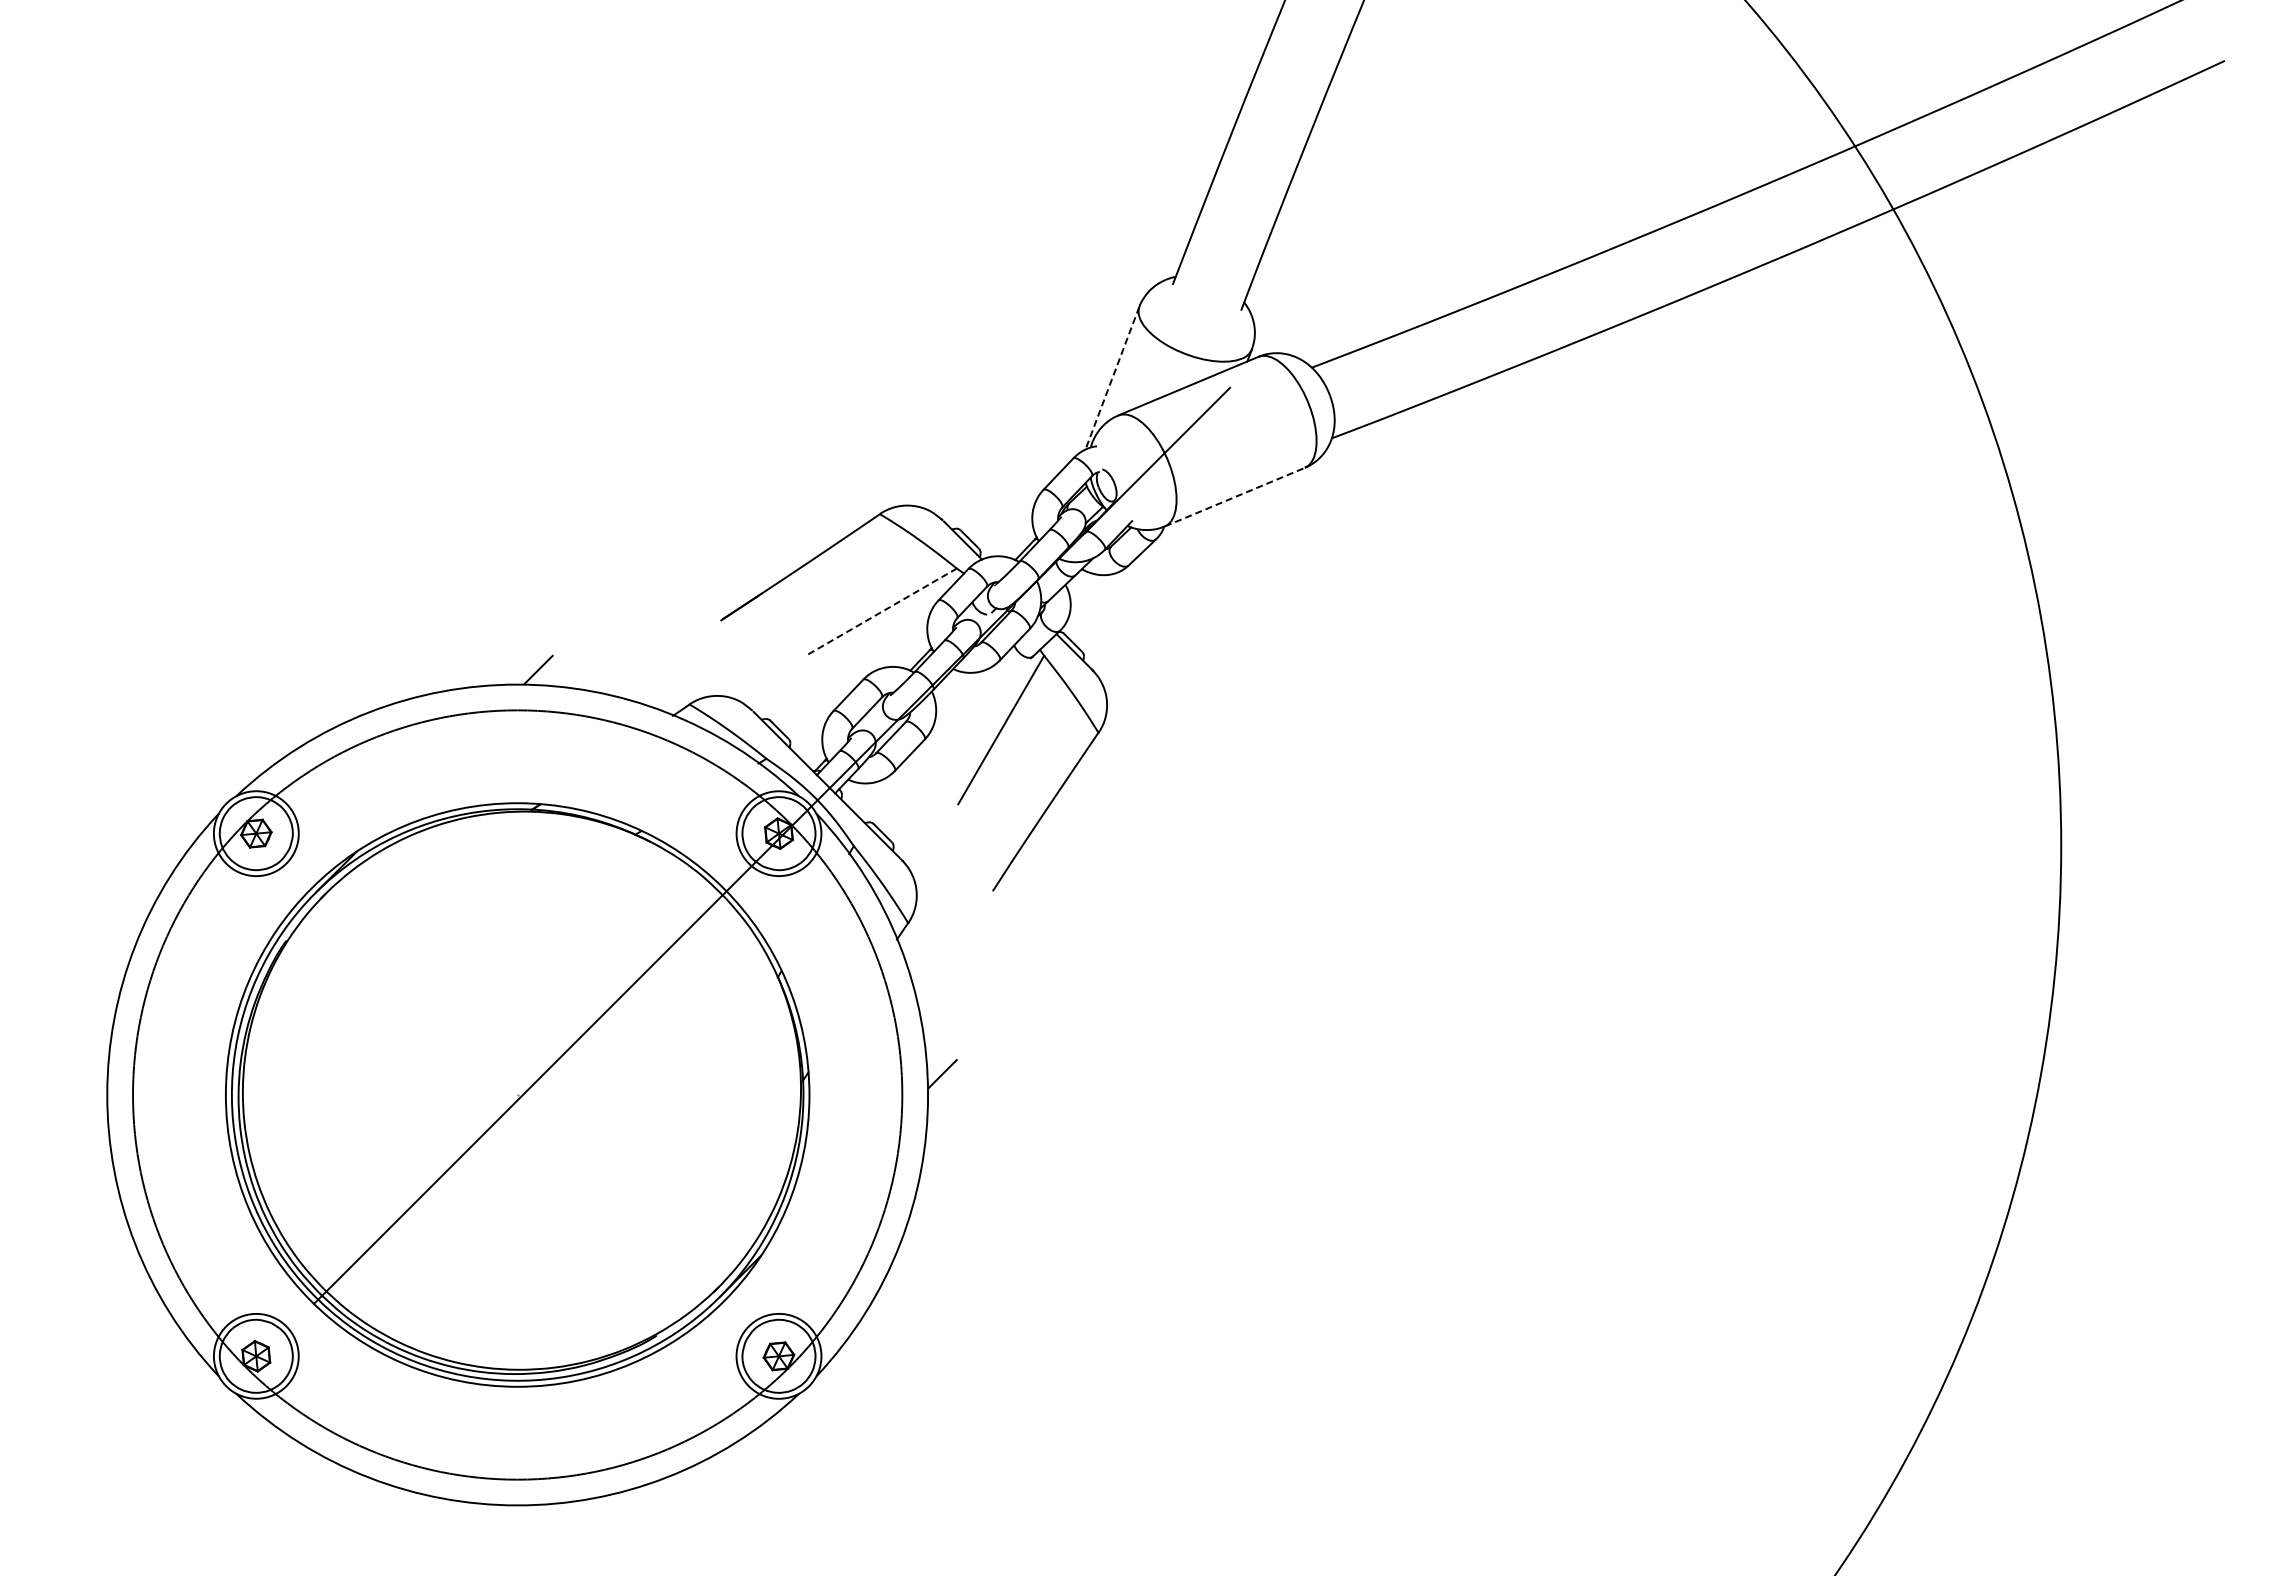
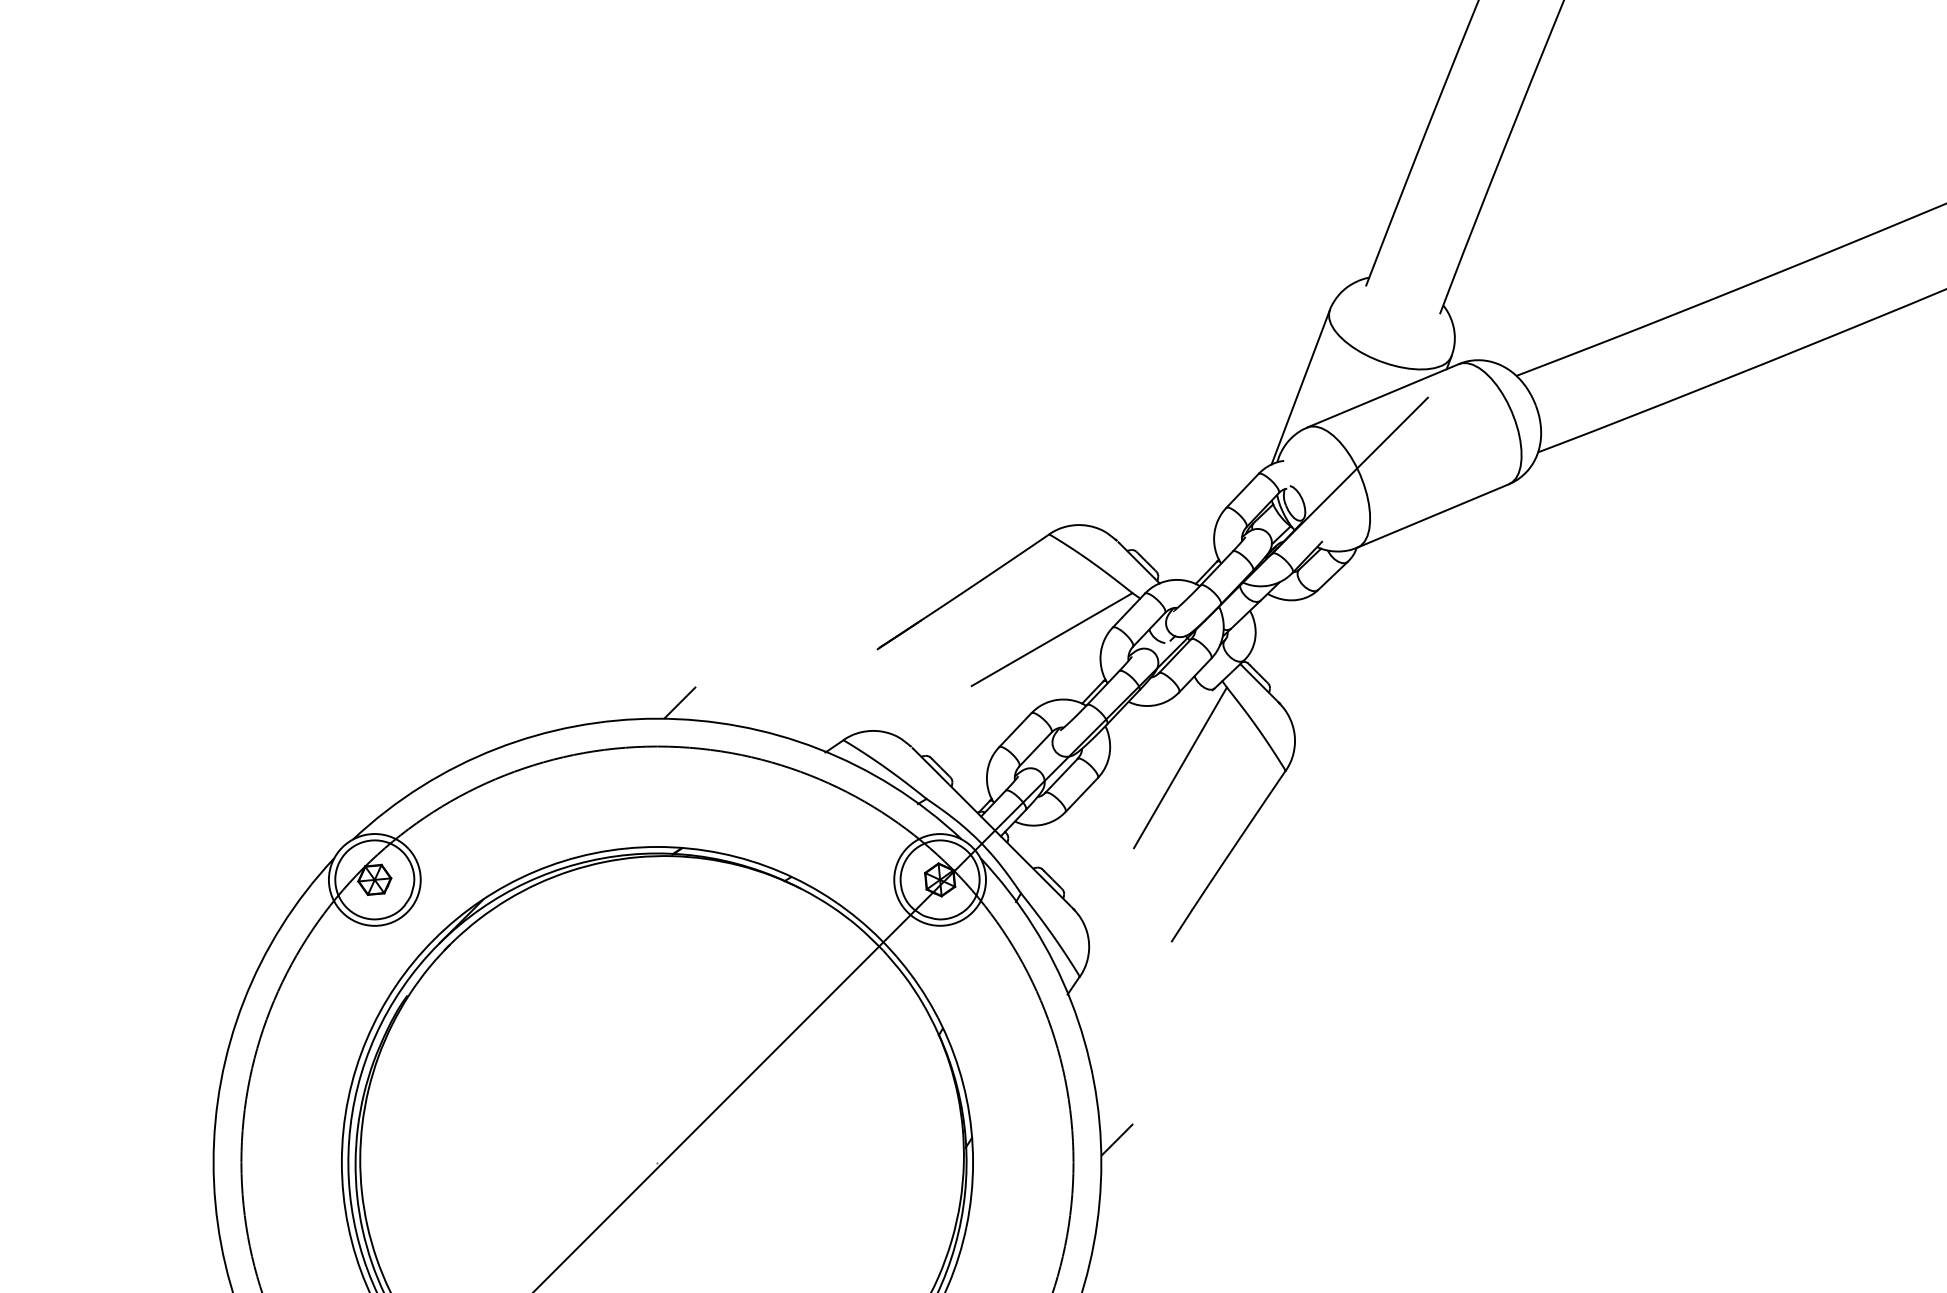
line: (1112, 378) -> (1300, 387), dashed -> solid
line: (1234, 497) -> (1432, 516), dashed -> solid
line: (882, 611) -> (1052, 639), dashed -> solid

